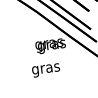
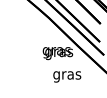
text: (46, 70) -> (67, 76), moved

